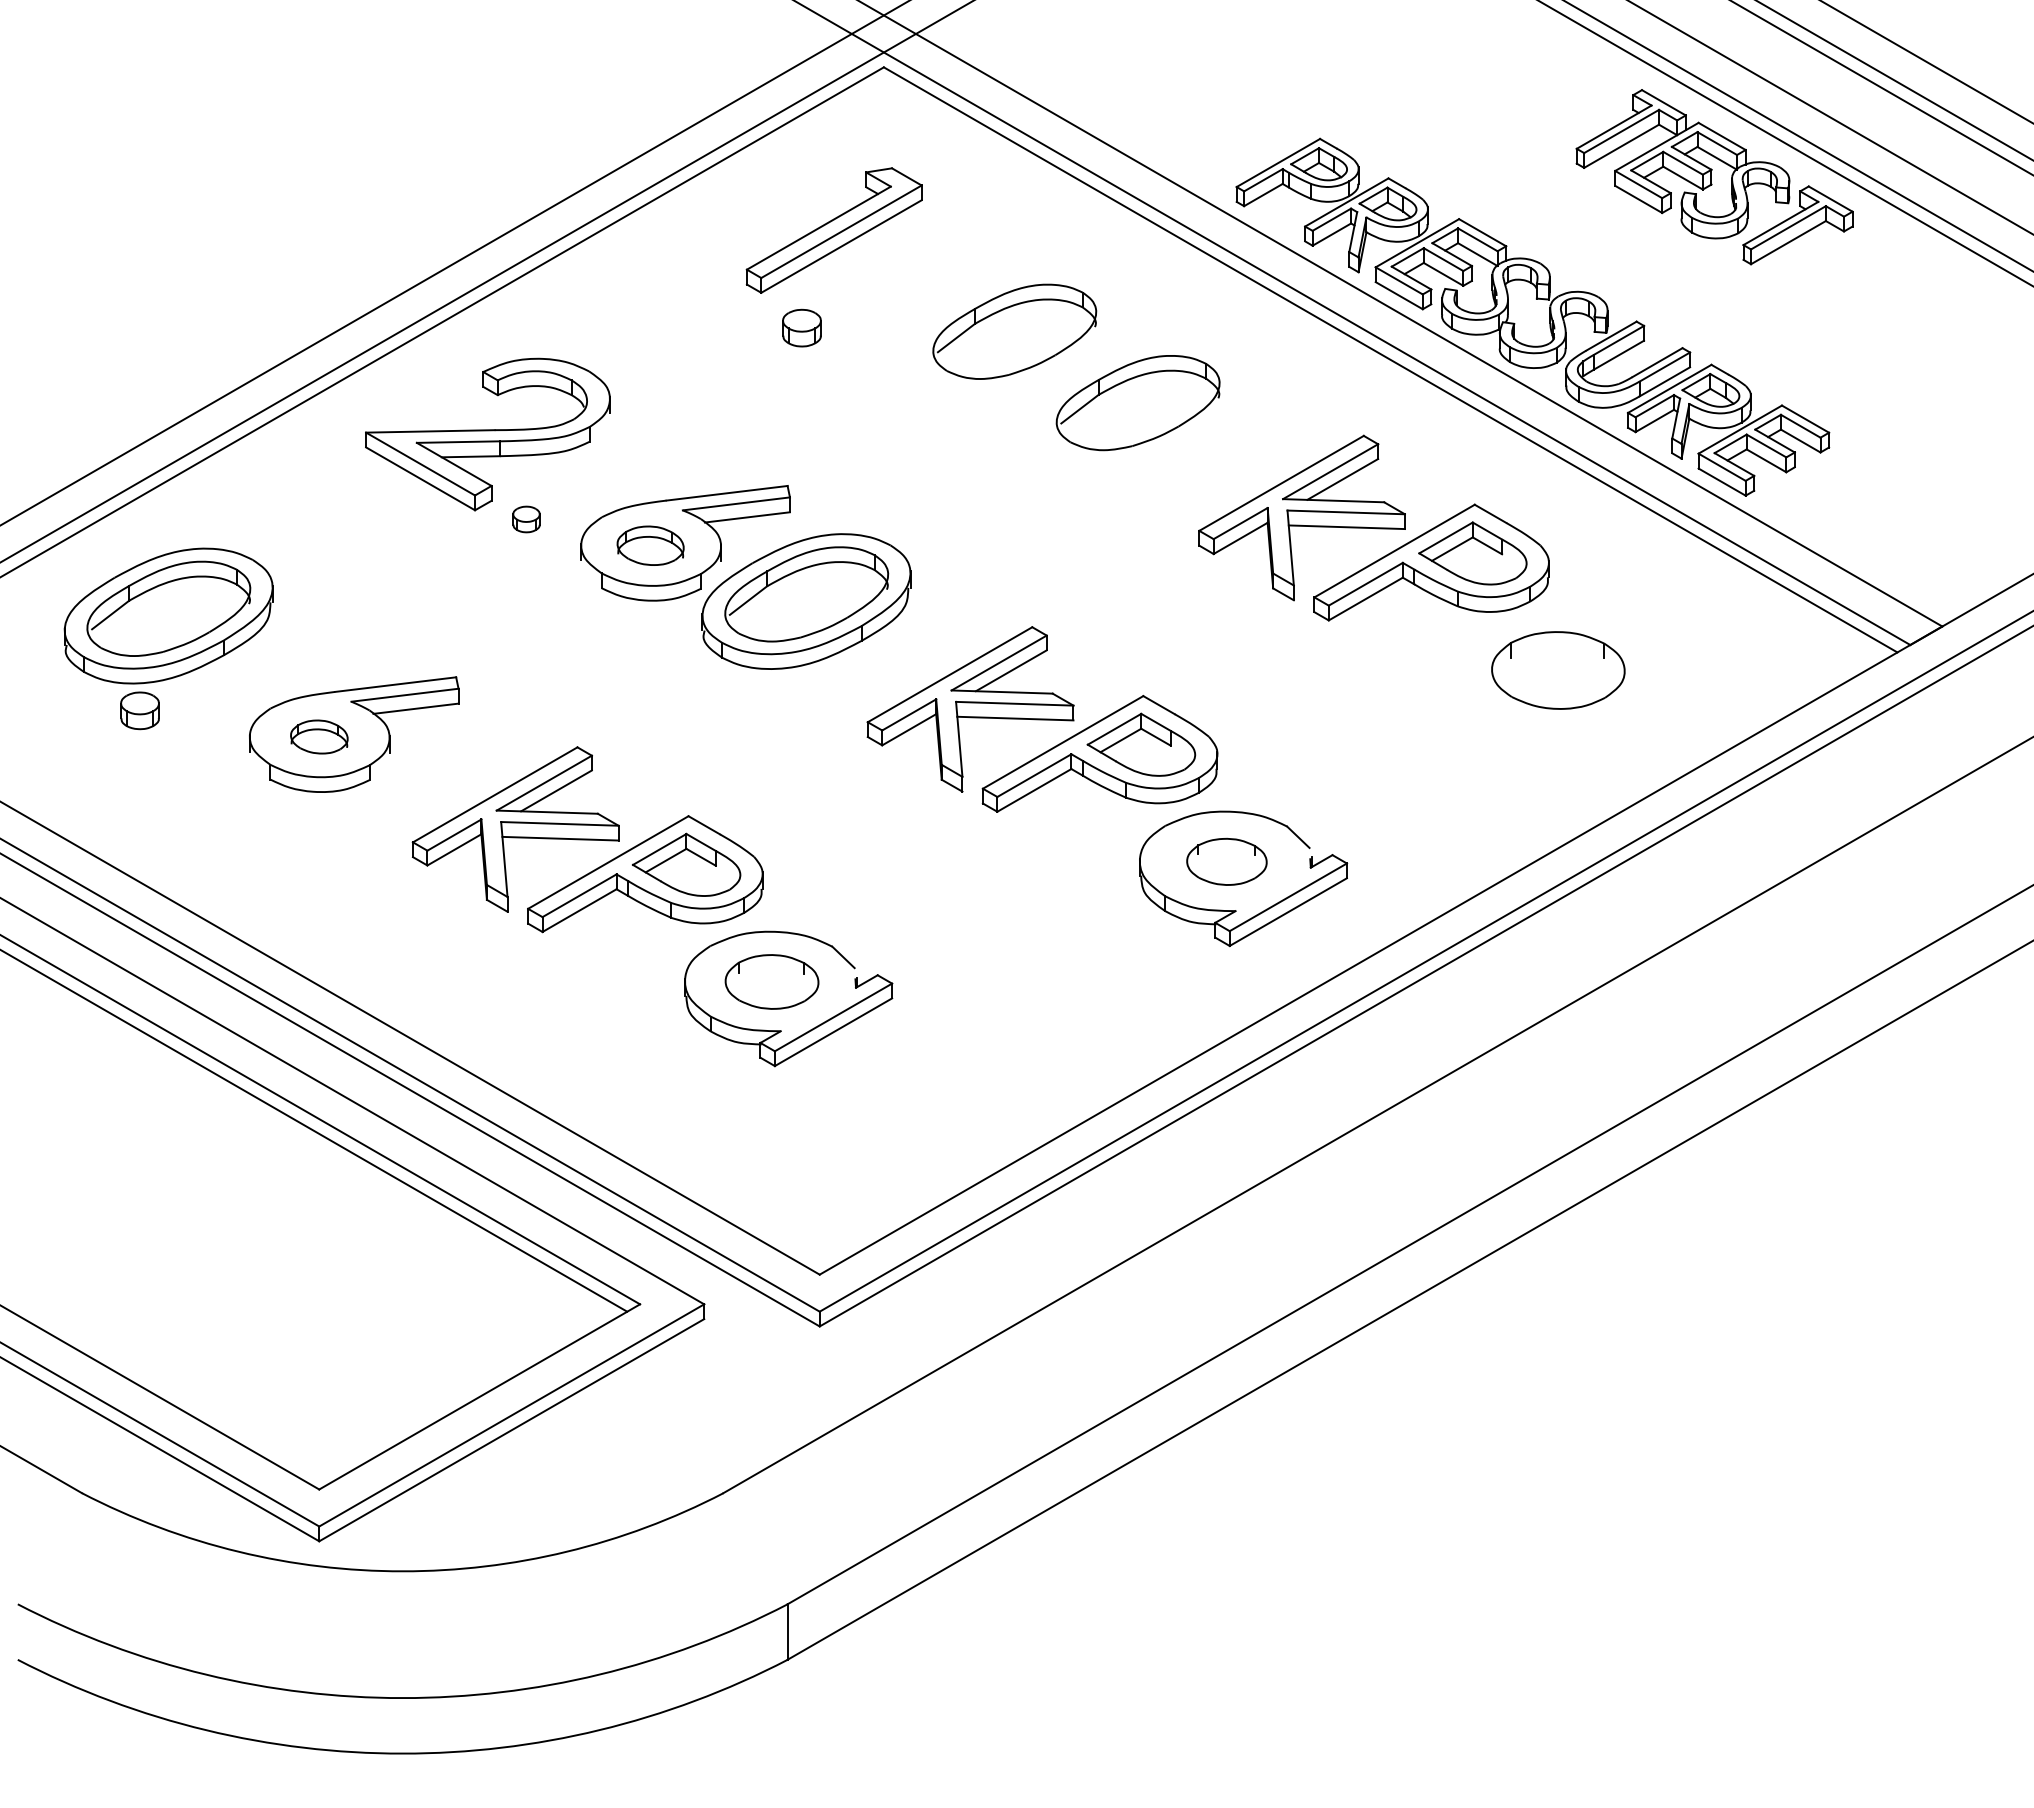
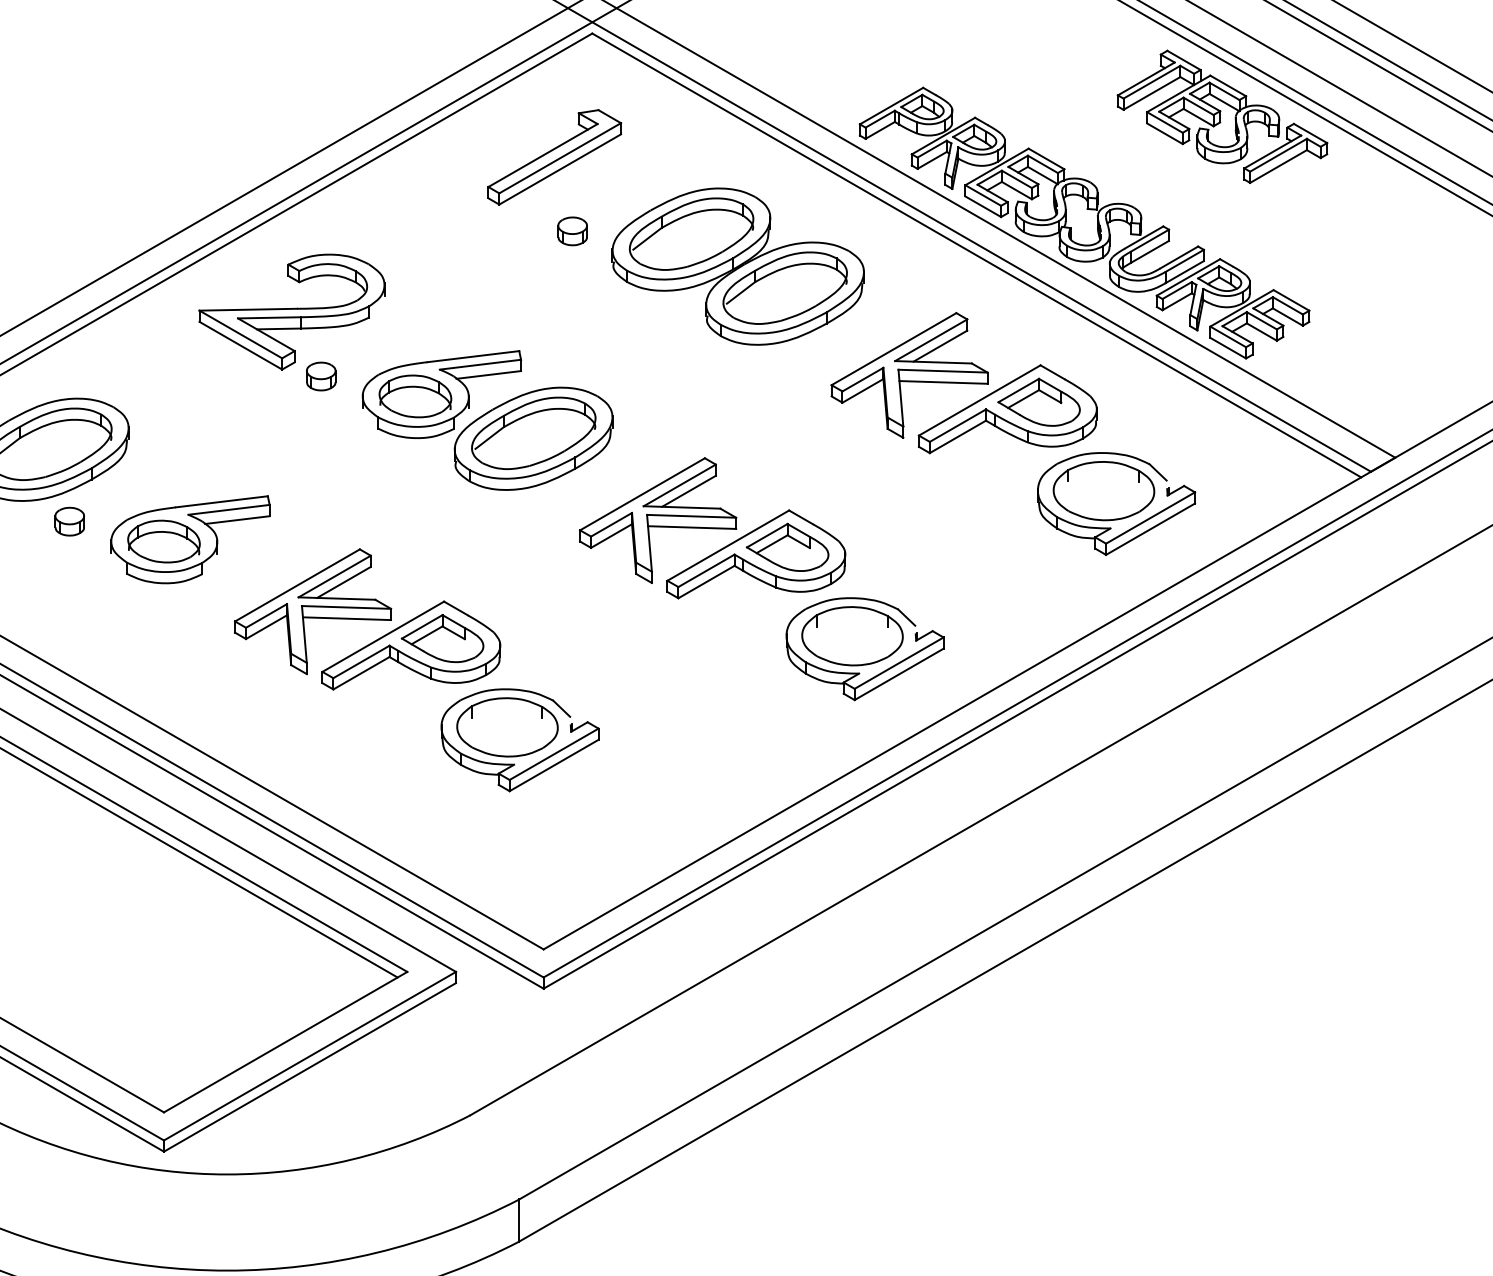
part: (801, 327) -> (572, 230), moved
part: (1075, 374) -> (737, 266), added
part: (526, 519) -> (321, 376), size x1.43
part: (650, 545) -> (415, 396), size x1.43
part: (139, 710) -> (69, 521), moved
part: (1567, 718) -> (1110, 527), added
part: (319, 736) -> (164, 541), size x1.67
part: (1226, 861) -> (852, 635), size x1.67
part: (771, 981) -> (507, 727), size x1.43

